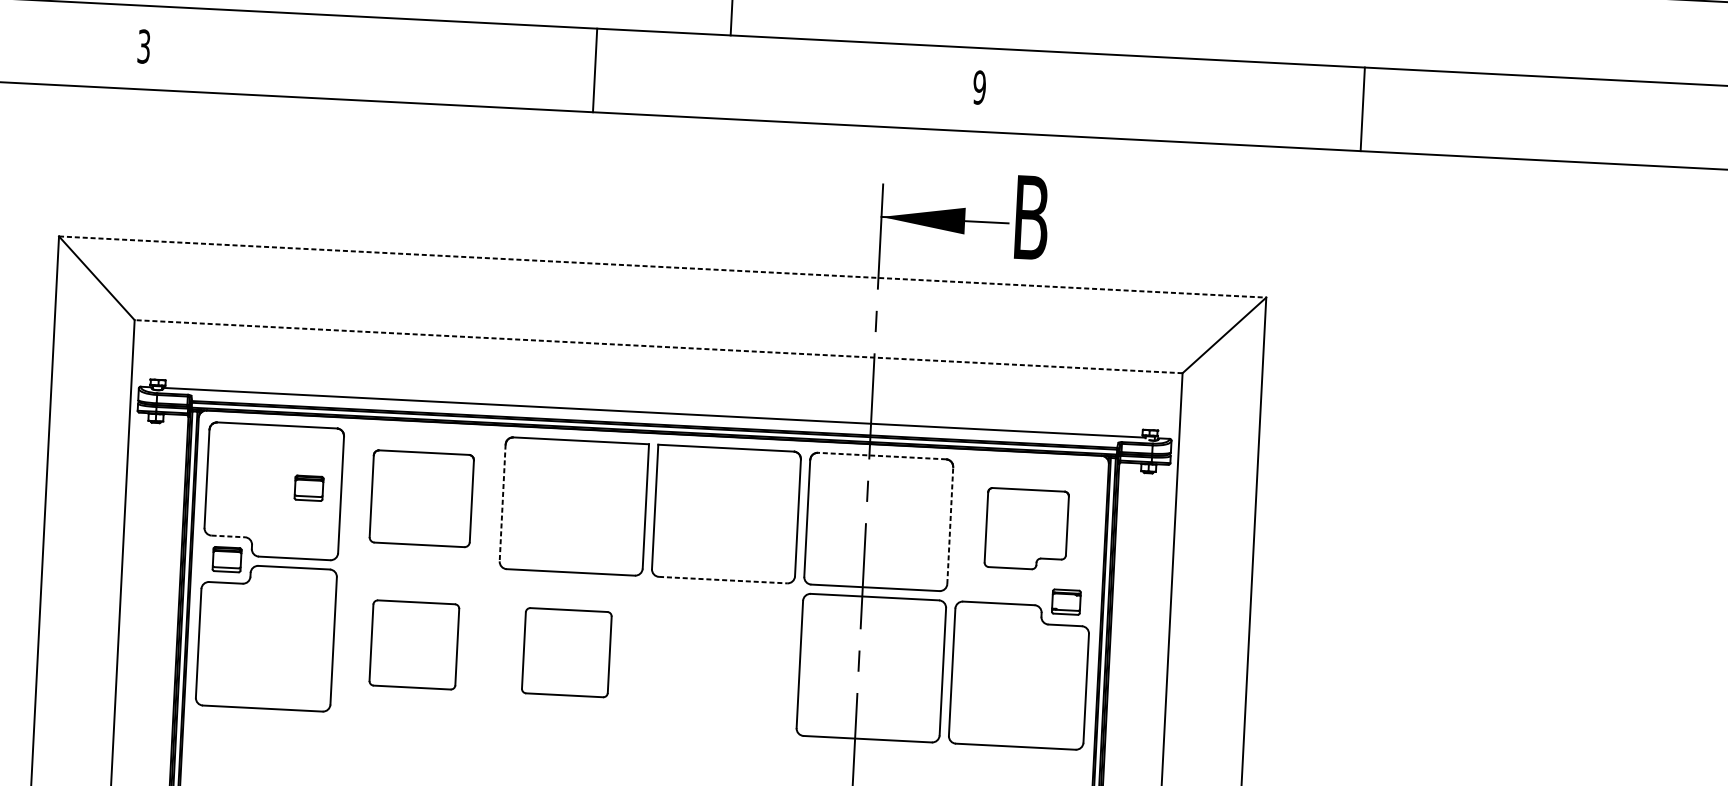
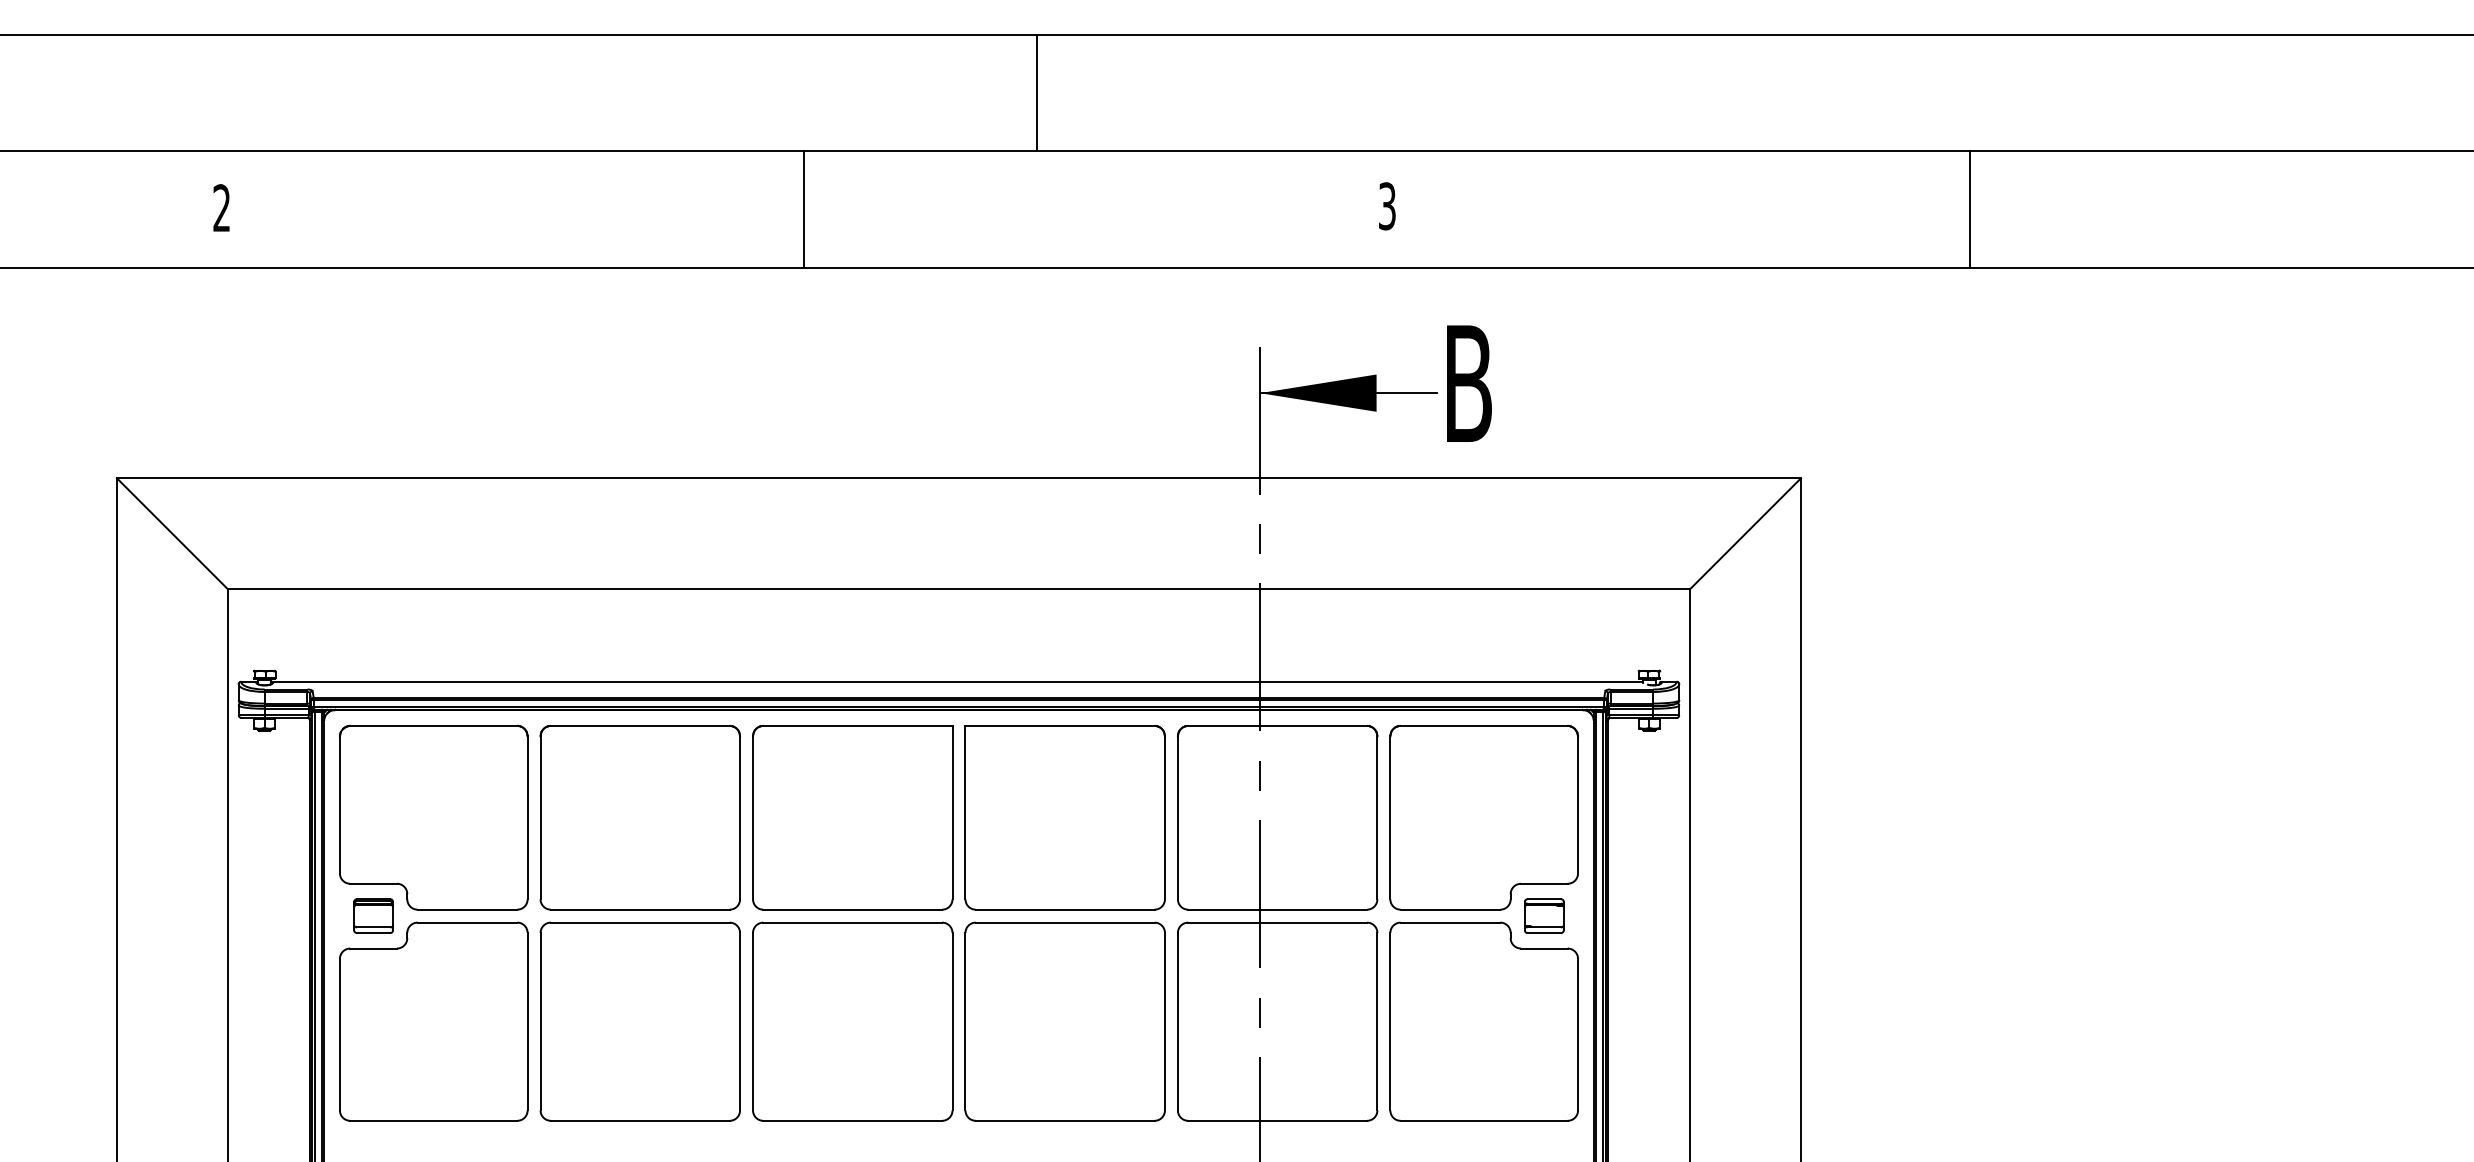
text: (143, 46) -> (221, 208), 3 -> 2
line: (595, 70) -> (804, 209), moved
text: (979, 87) -> (1386, 206), 9 -> 3
line: (1362, 109) -> (1969, 209), moved
line: (663, 267) -> (959, 478), dashed -> solid
line: (658, 346) -> (958, 589), dashed -> solid
line: (882, 455) -> (1277, 725), dashed -> solid
part: (309, 487) -> (482, 810), removed
part: (421, 498) -> (639, 817), size x1.43
line: (502, 503) -> (753, 818), dashed -> solid
line: (950, 525) -> (1377, 817), dashed -> solid
part: (1026, 529) -> (1483, 817), size x1.67
line: (228, 536) -> (374, 883), dashed -> solid
line: (723, 580) -> (1065, 909), dashed -> solid
part: (413, 644) -> (639, 1021), size x1.67
part: (566, 652) -> (852, 1021), size x1.67
part: (718, 660) -> (1064, 1021), added

